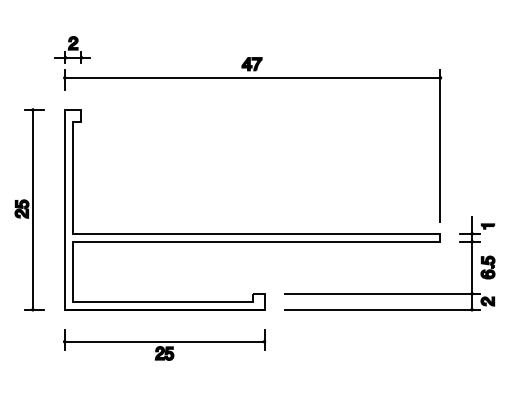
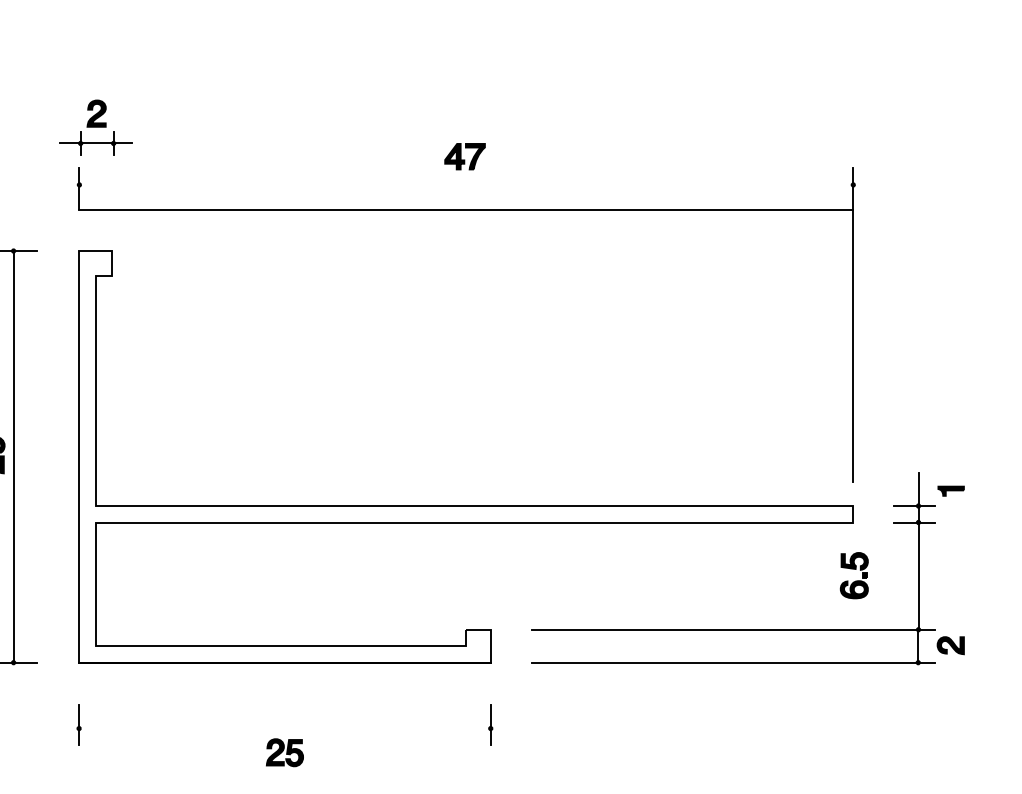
line: (252, 77) -> (466, 208), moved
part: (487, 267) -> (853, 575), moved
line: (164, 341) -> (284, 728), removed

